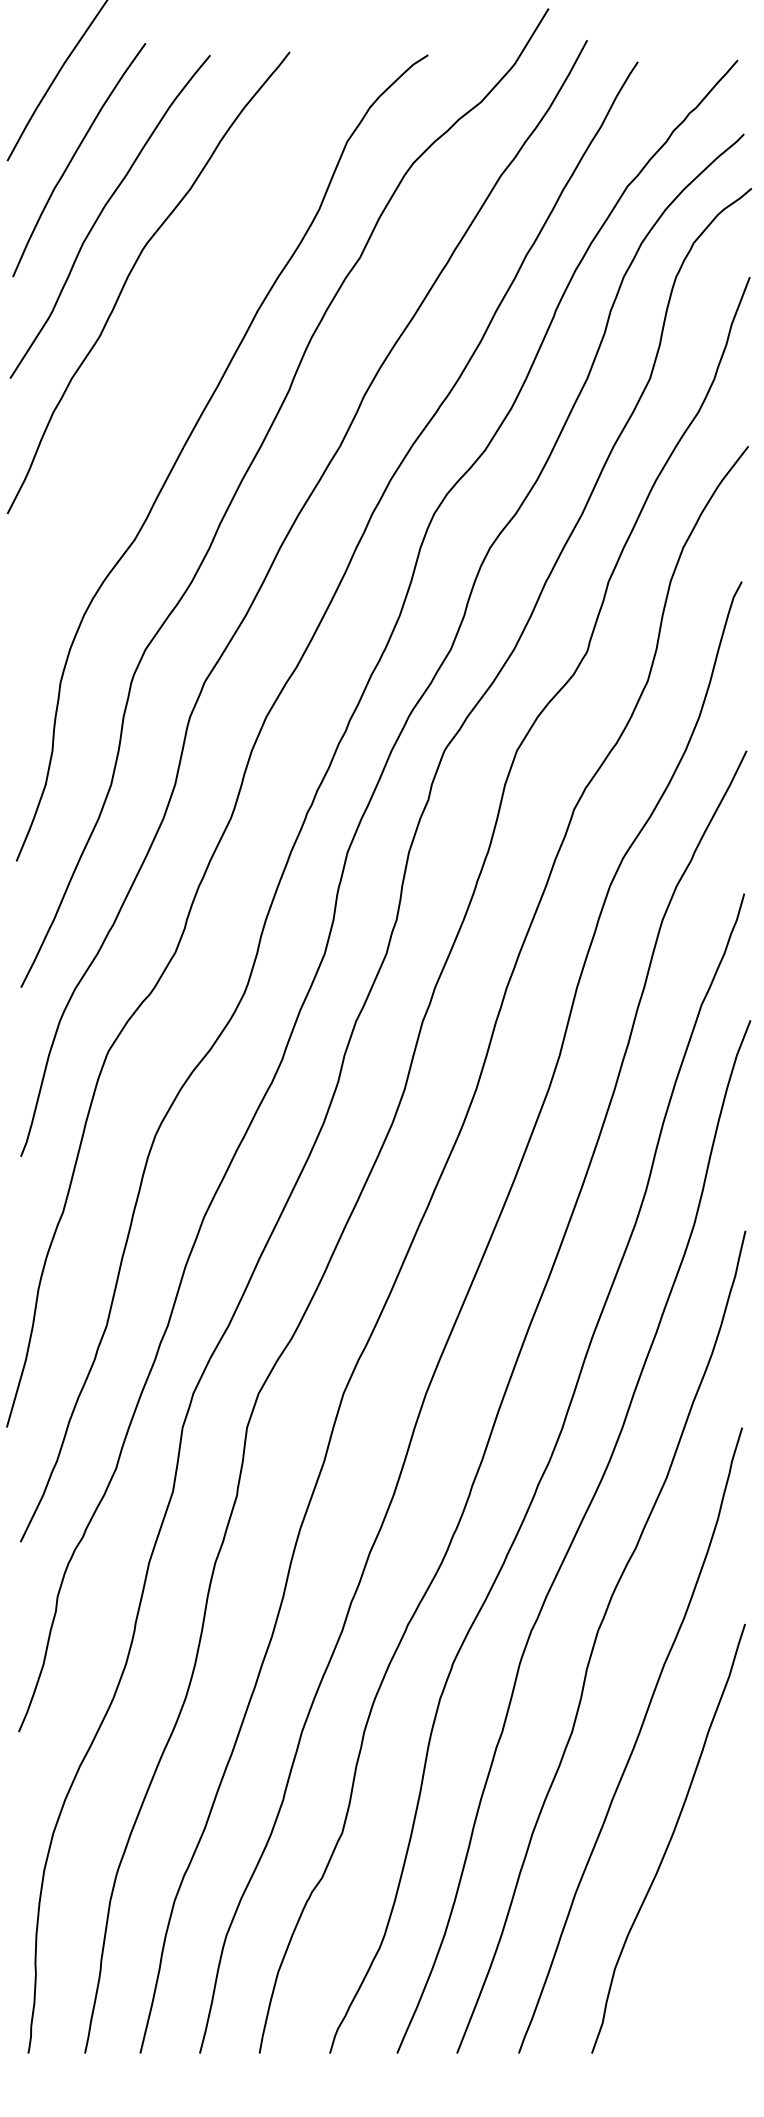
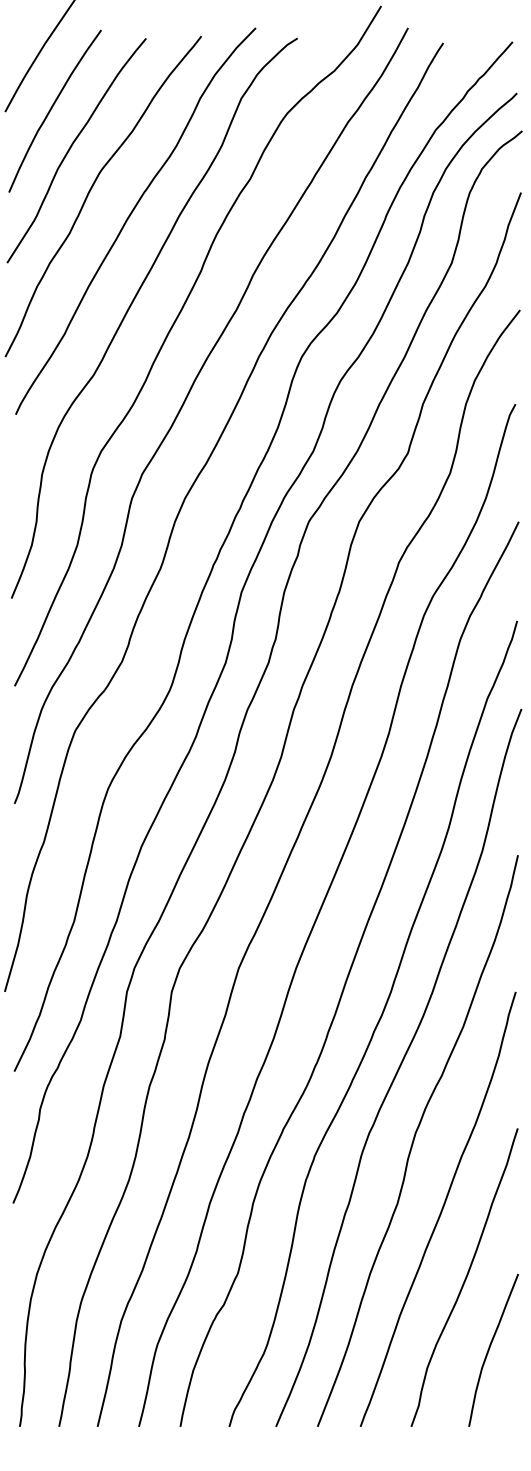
curve: (187, 311) -> (130, 216), added
curve: (705, 1940) -> (490, 1348), added

